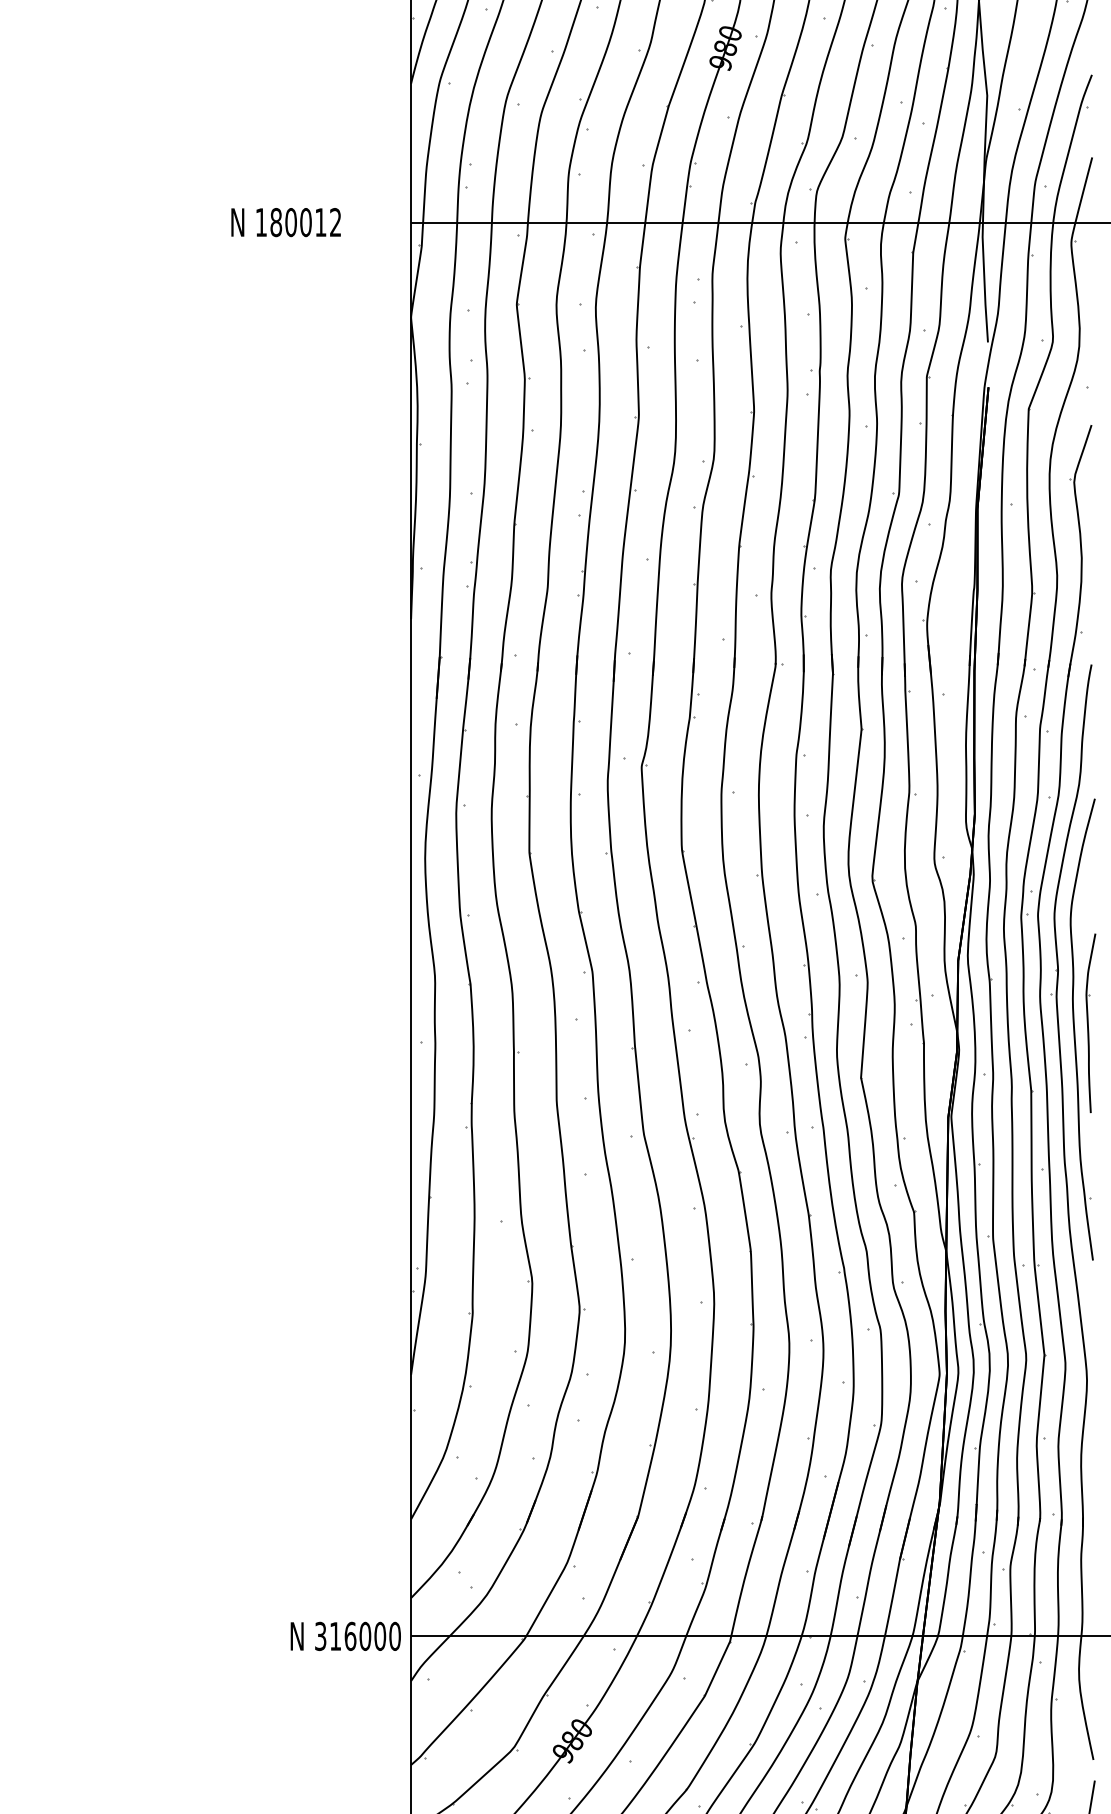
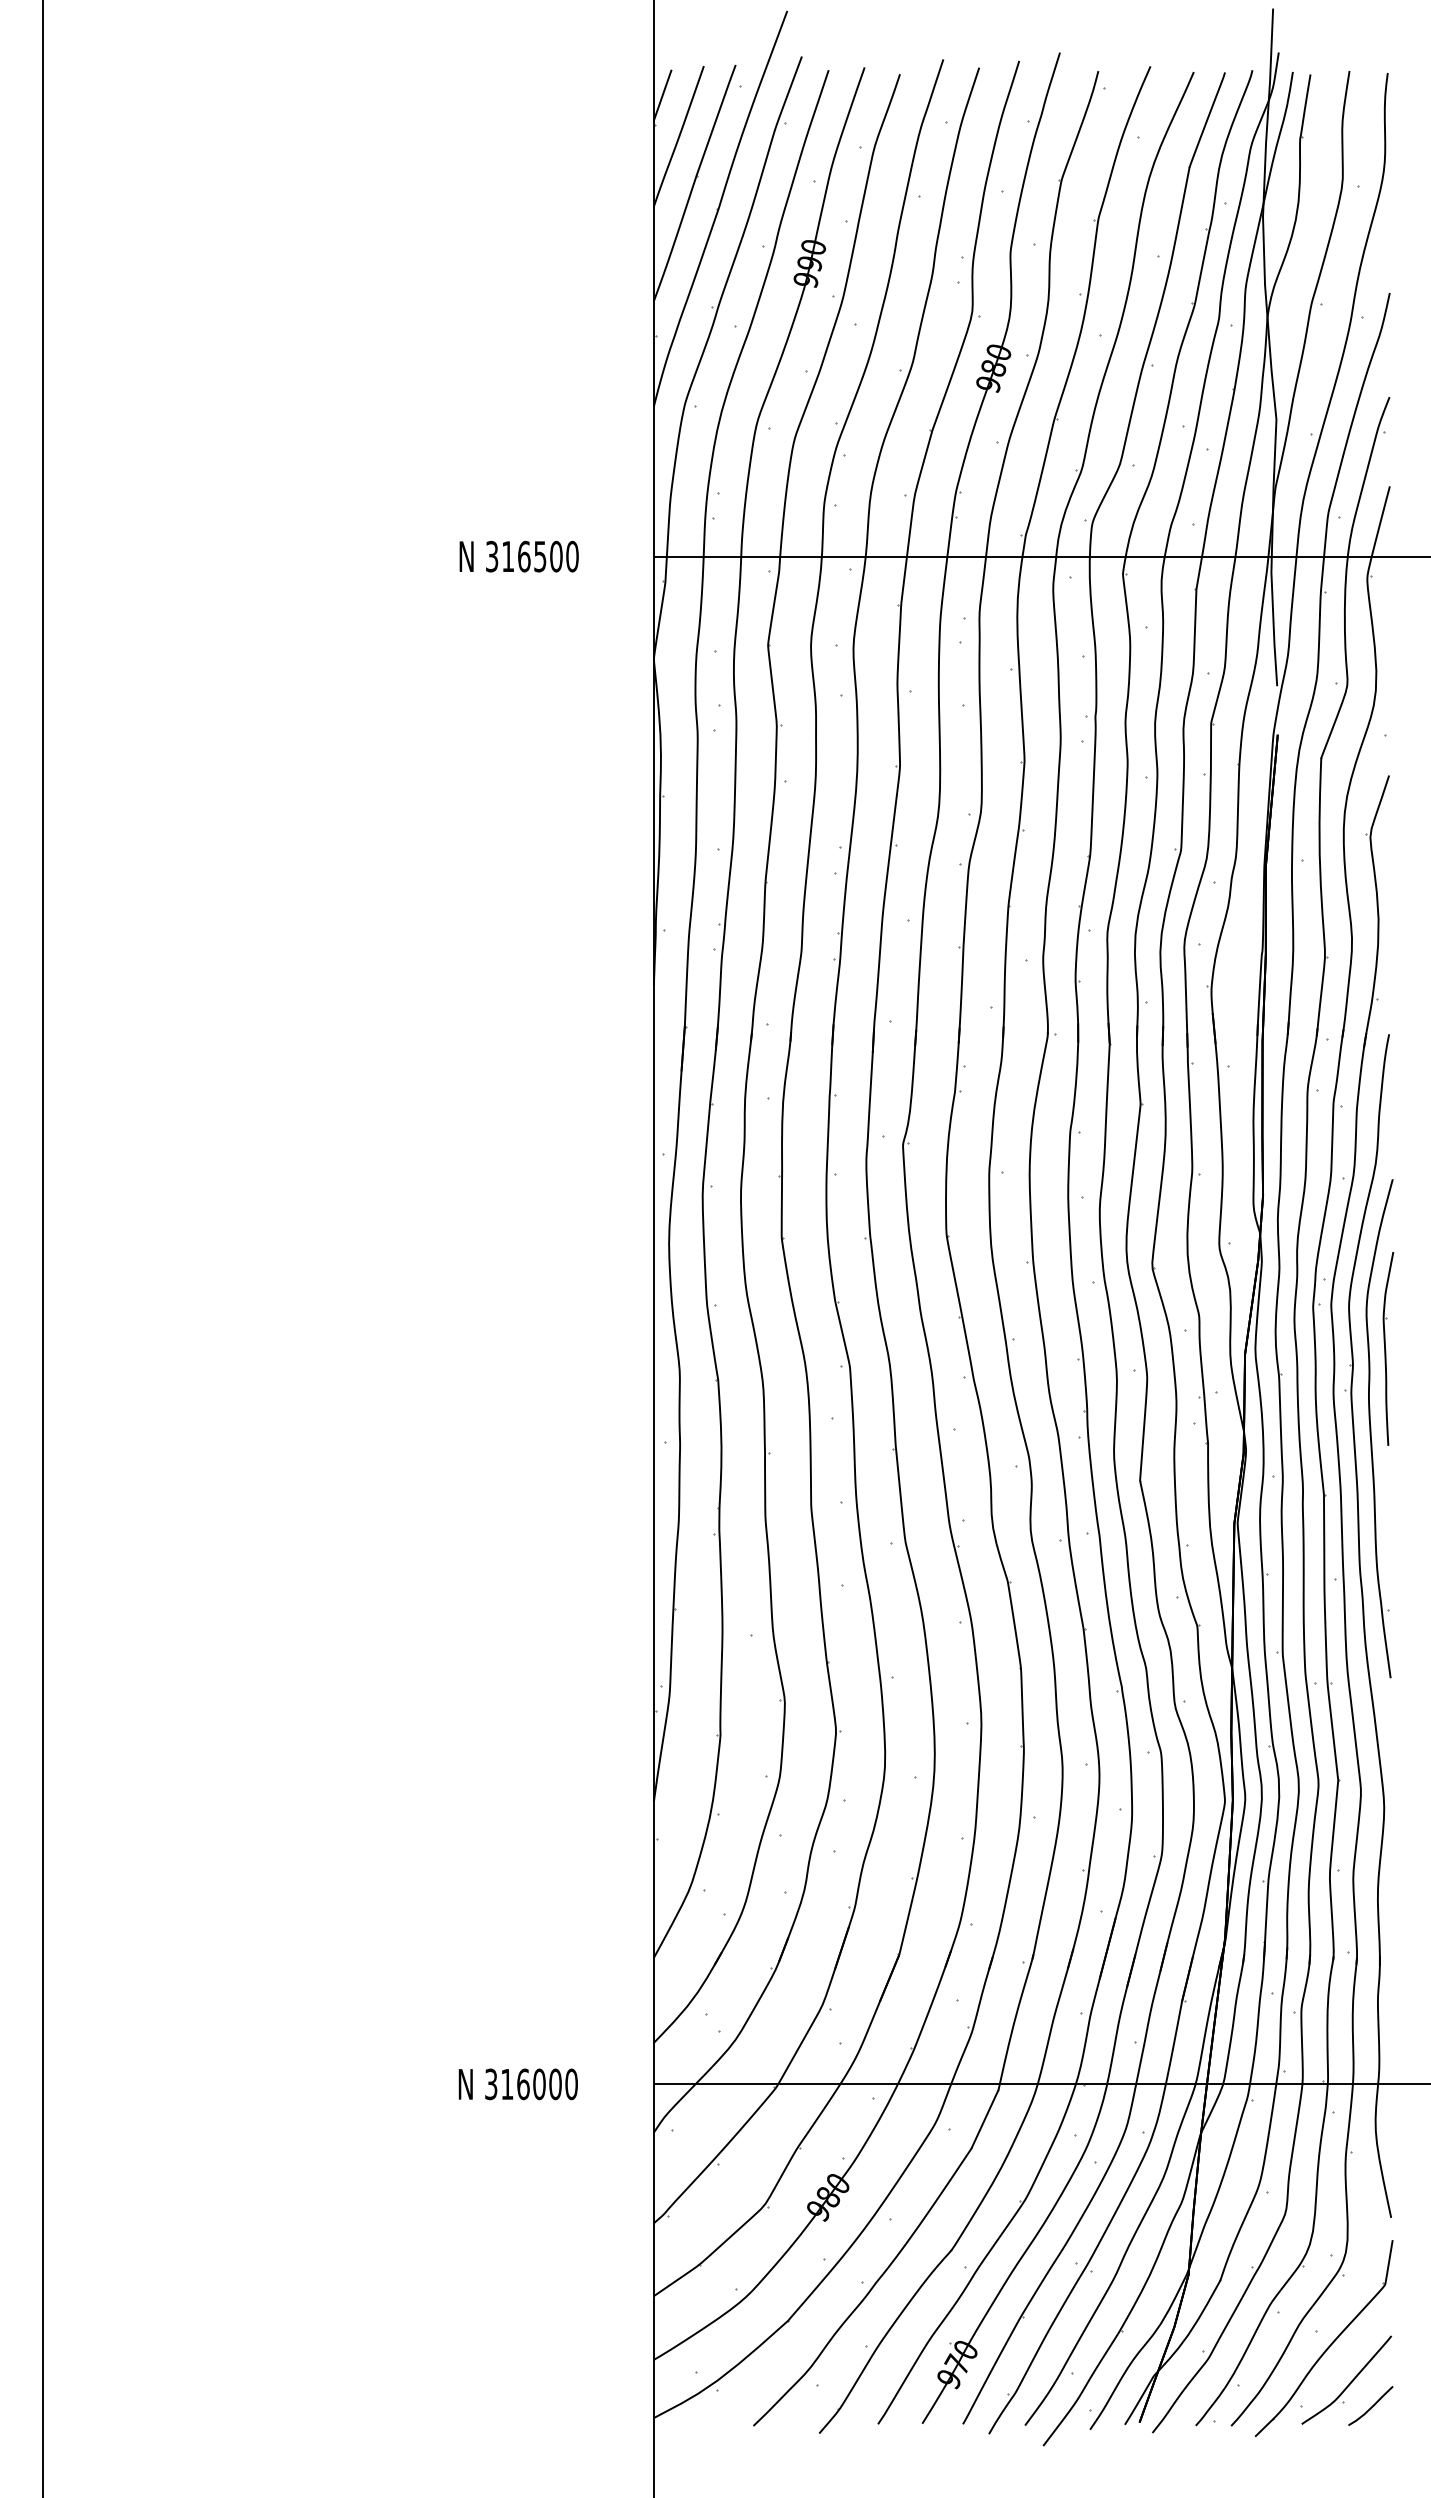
text: (298, 222) -> (532, 556), 180012 -> 316500
part: (1090, 1022) -> (1388, 1348), moved
text: (345, 1636) -> (517, 2084), moved

